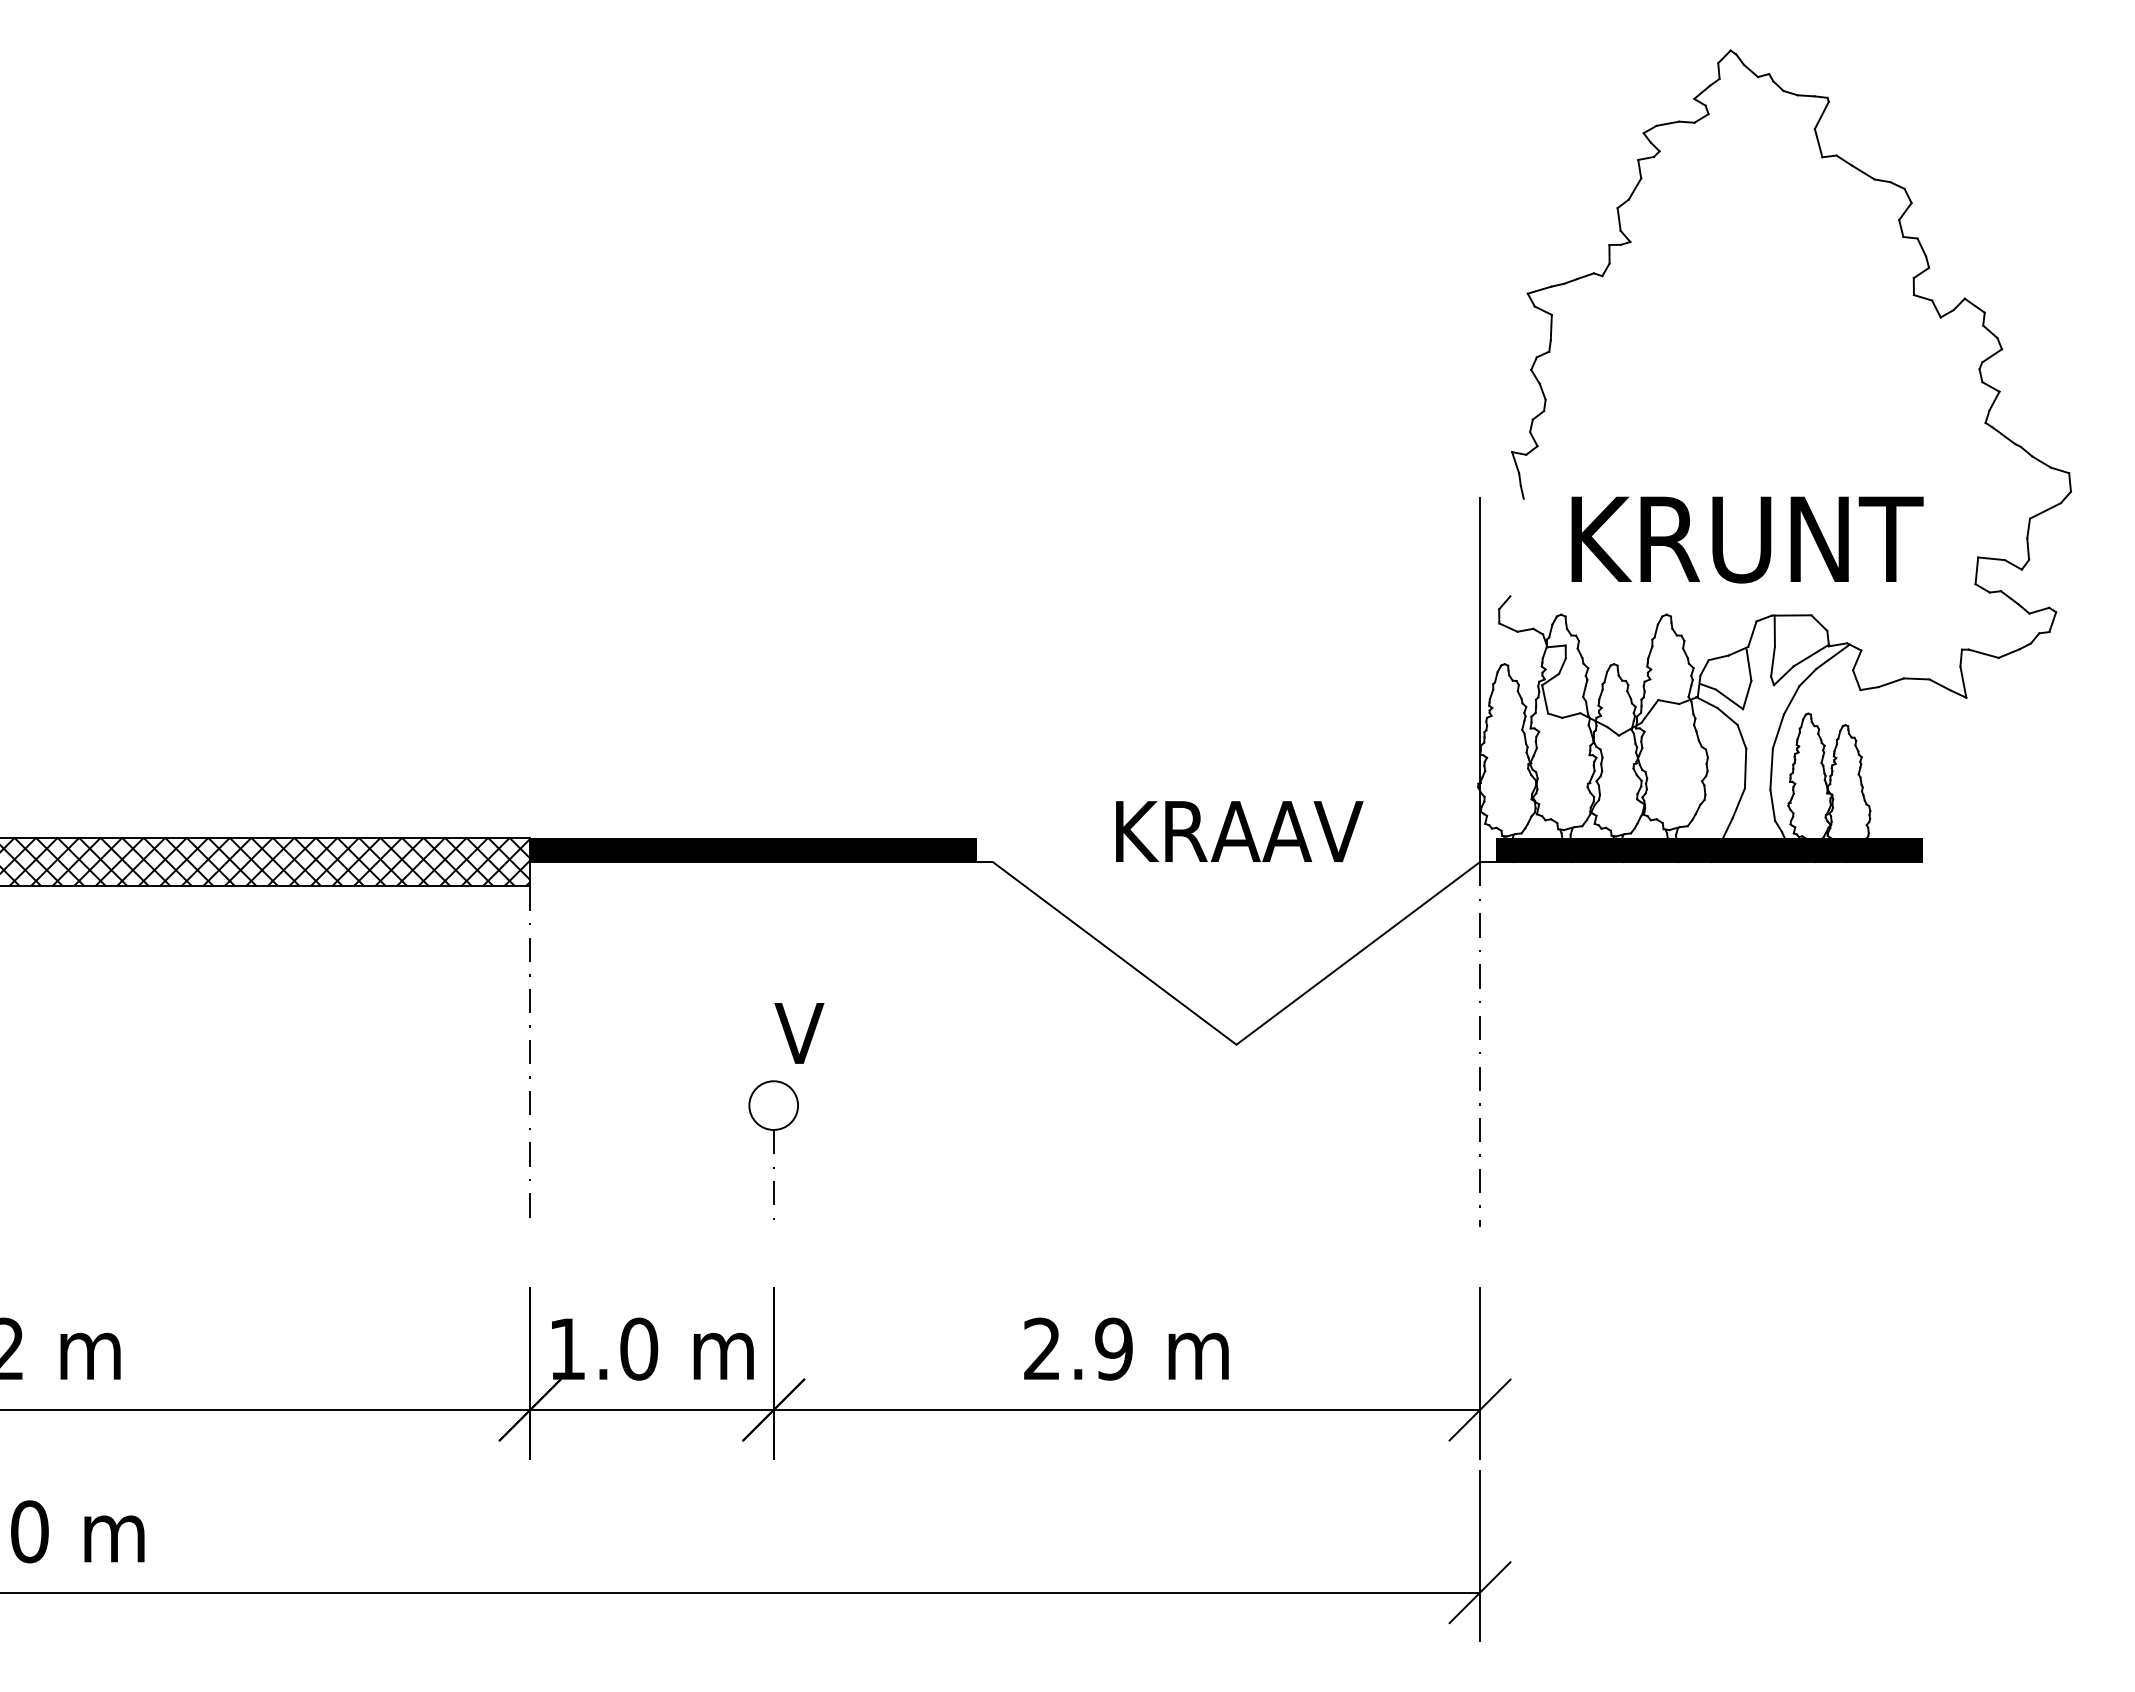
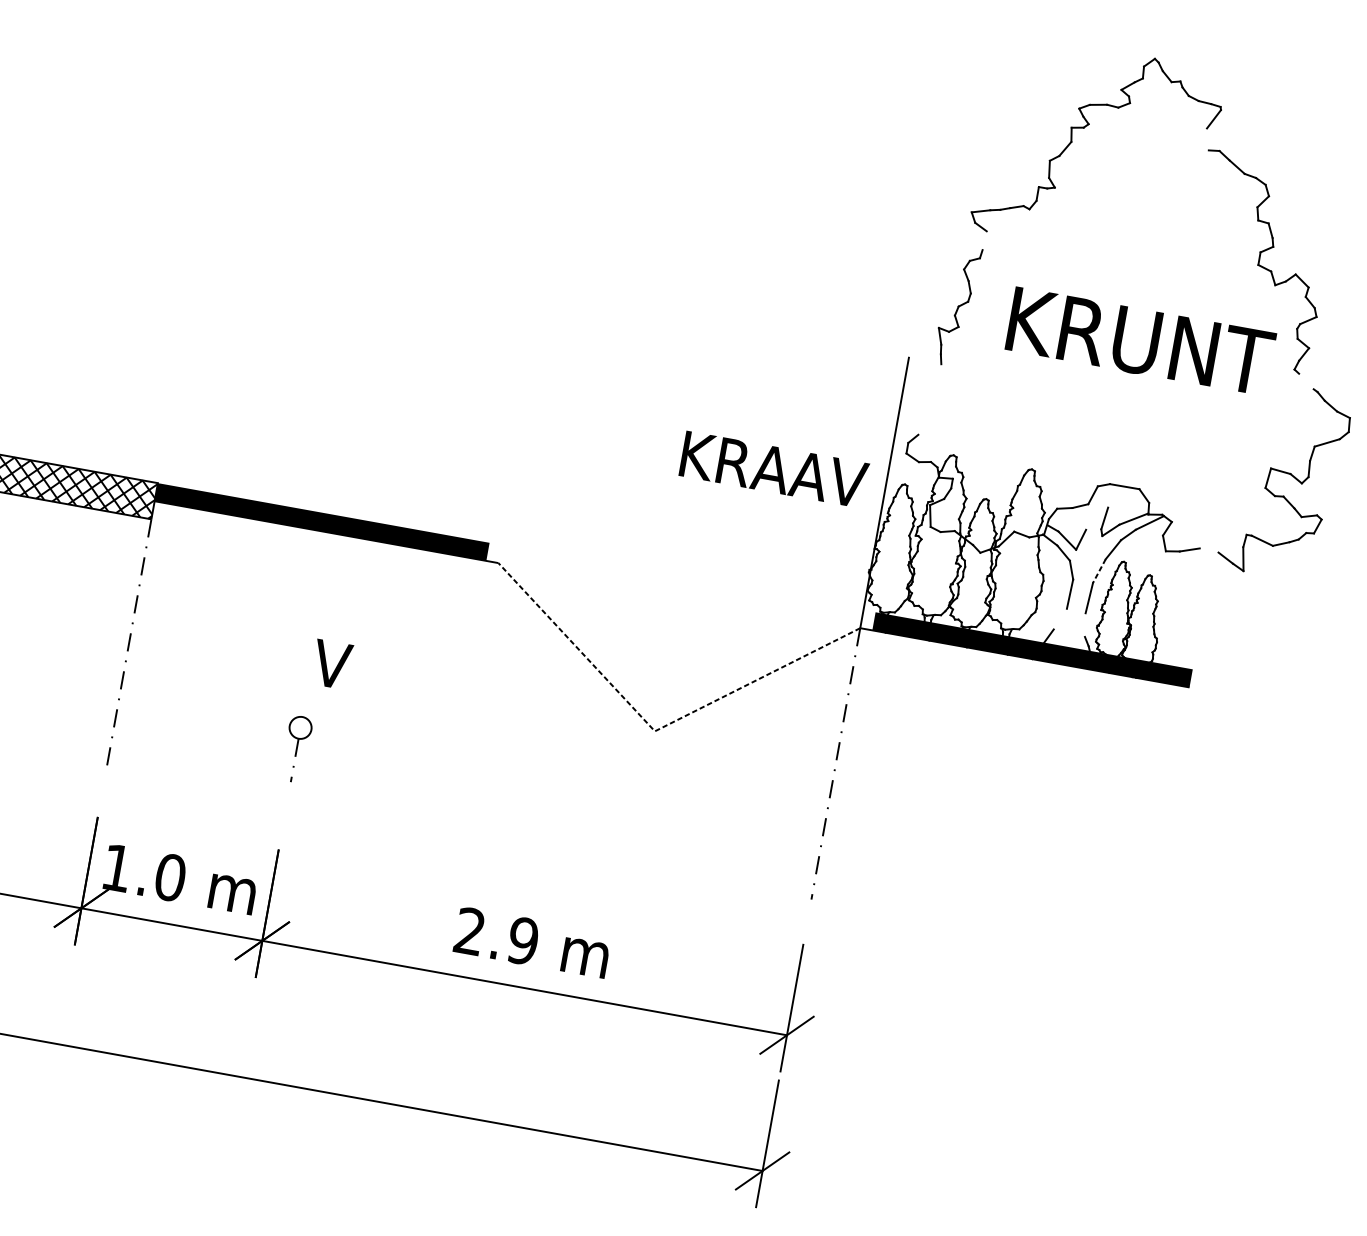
line: (1818, 143) -> (1207, 139), removed
line: (1550, 327) -> (984, 240), removed
line: (2003, 435) -> (1306, 381), removed
text: (1747, 539) -> (1140, 341), moved
line: (1774, 630) -> (1109, 495), removed
line: (1748, 664) -> (1086, 517), removed
line: (1916, 678) -> (1209, 550), removed
line: (1778, 731) -> (1099, 571), solid -> dashed
line: (1738, 803) -> (1060, 619), removed
line: (1772, 804) -> (1085, 624), removed
text: (1239, 831) -> (774, 469), moved
line: (1236, 1044) -> (654, 731), solid -> dashed
part: (773, 1149) -> (297, 747), size x0.6

